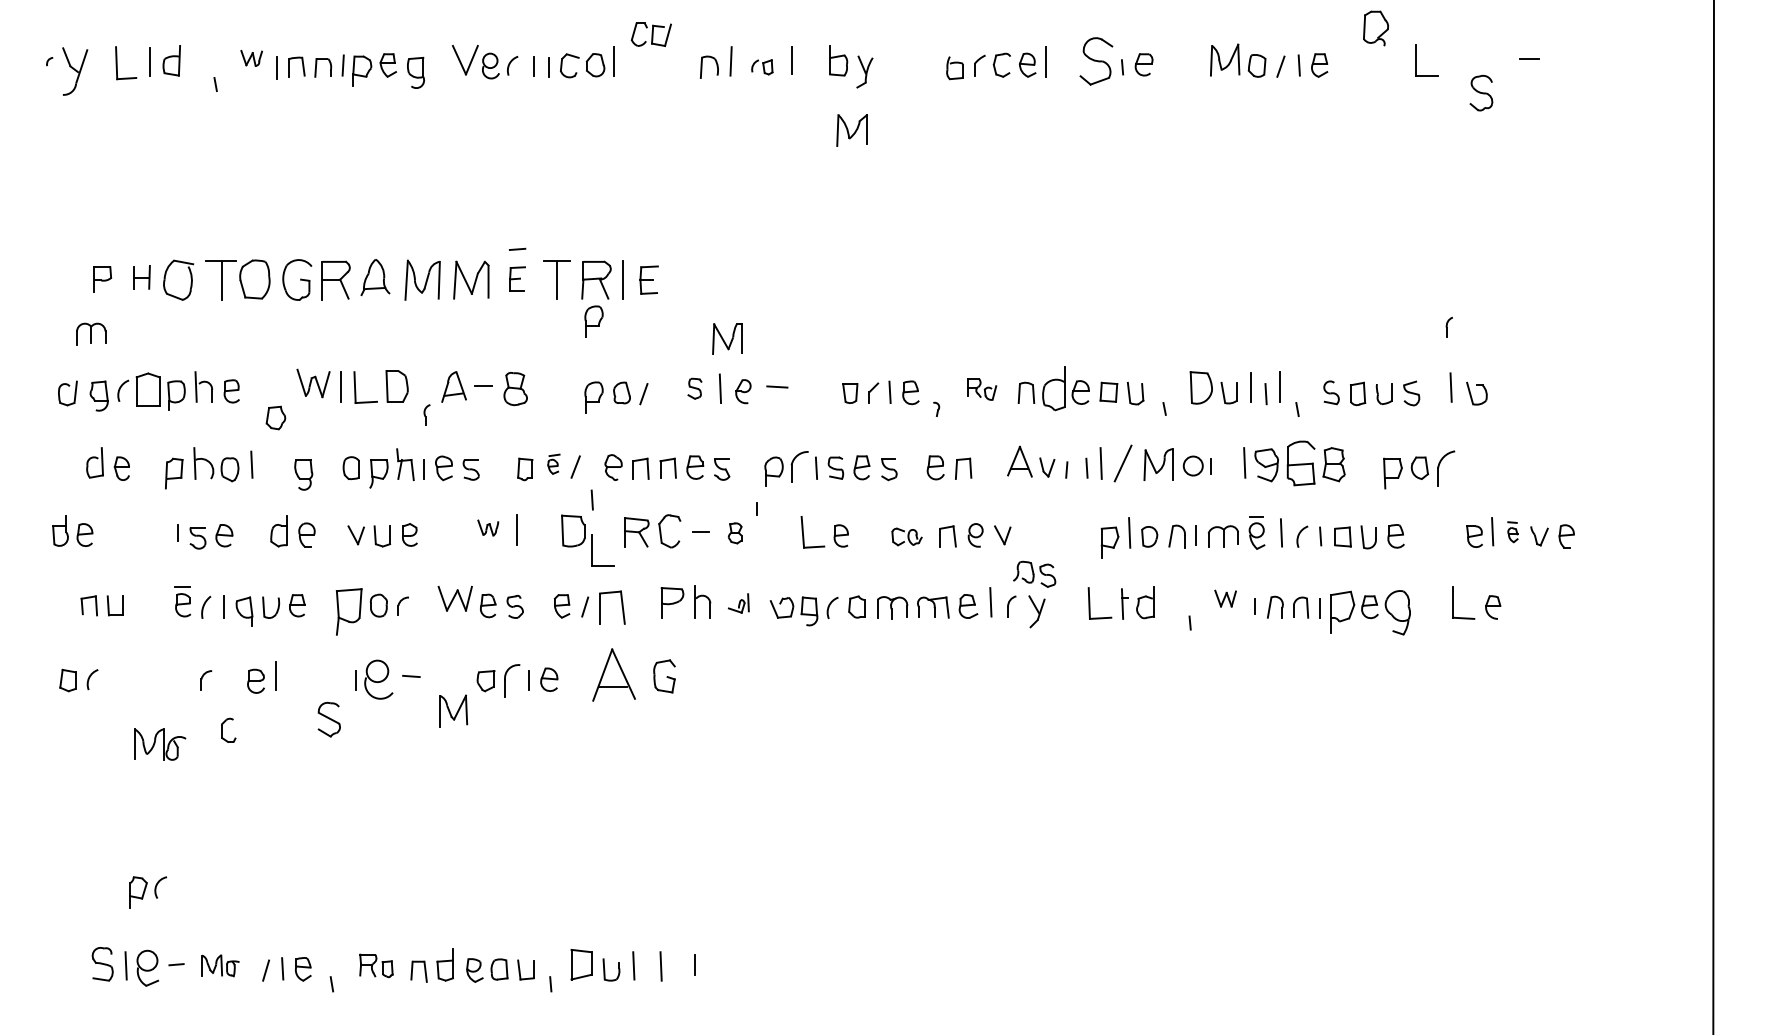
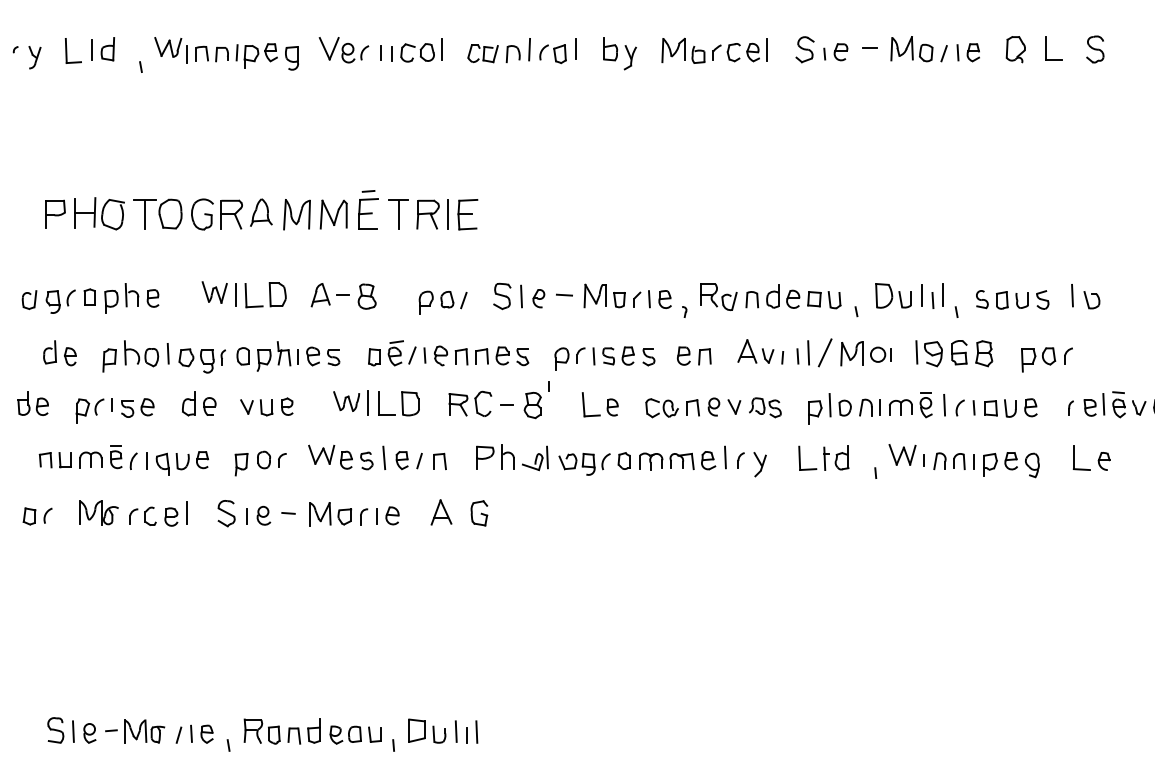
part: (1375, 28) -> (1015, 49), moved
part: (650, 34) -> (482, 53), moved
part: (251, 58) -> (167, 47), size x1.67
line: (1529, 58) -> (869, 47), moved
part: (1096, 61) -> (805, 49), size x0.71
part: (762, 67) -> (553, 54), size x1.67
part: (74, 71) -> (34, 57), size x0.62
part: (1481, 92) -> (1095, 48), moved
part: (851, 130) -> (673, 50), moved
part: (141, 277) -> (85, 212), size x1.67
part: (517, 278) -> (368, 213), size x1.67
part: (102, 279) -> (55, 214), size x1.43
part: (648, 279) -> (467, 214), size x1.43
part: (593, 321) -> (425, 245), removed
part: (1448, 326) -> (1070, 407), moved
part: (91, 333) -> (91, 459), moved
part: (727, 338) -> (595, 295), moved
part: (147, 388) -> (89, 296), size x0.62
part: (694, 388) -> (502, 296), size x1.67
part: (1053, 388) -> (772, 296), size x0.71
part: (981, 389) -> (718, 297), size x1.67
part: (426, 414) -> (223, 357), moved
part: (275, 417) -> (186, 357), moved
part: (1300, 462) -> (958, 352), size x0.71
part: (553, 464) -> (395, 353), size x1.67
part: (799, 466) -> (581, 355), size x0.62
part: (1445, 467) -> (1068, 355), size x0.62
line: (591, 499) -> (424, 355), moved
part: (487, 527) -> (345, 401), size x1.67
part: (1512, 531) -> (1118, 404), size x1.67
part: (734, 533) -> (532, 405), size x1.67
part: (907, 536) -> (662, 407), size x1.43
part: (592, 550) -> (379, 404), moved
part: (1034, 573) -> (765, 407), moved
part: (1225, 598) -> (902, 454), size x1.67
line: (538, 602) -> (384, 457), added
part: (738, 603) -> (535, 458), size x1.67
part: (612, 607) -> (440, 461), size x0.62
part: (348, 611) -> (241, 464), size x0.62
part: (1342, 611) -> (990, 464), size x0.71
part: (1397, 612) -> (1032, 465), size x0.71
part: (614, 675) -> (441, 512), size x0.62
part: (378, 679) -> (263, 515), size x0.62
part: (511, 680) -> (364, 516), size x0.62
part: (453, 710) -> (320, 514), moved
part: (328, 719) -> (226, 513), moved
part: (228, 729) -> (150, 515), moved
part: (160, 744) -> (99, 512), moved
part: (148, 892) -> (90, 410), moved
line: (694, 964) -> (467, 735), moved
part: (220, 965) -> (144, 731), size x1.43
part: (376, 965) -> (262, 731), size x1.43
part: (147, 967) -> (89, 732), size x0.71

